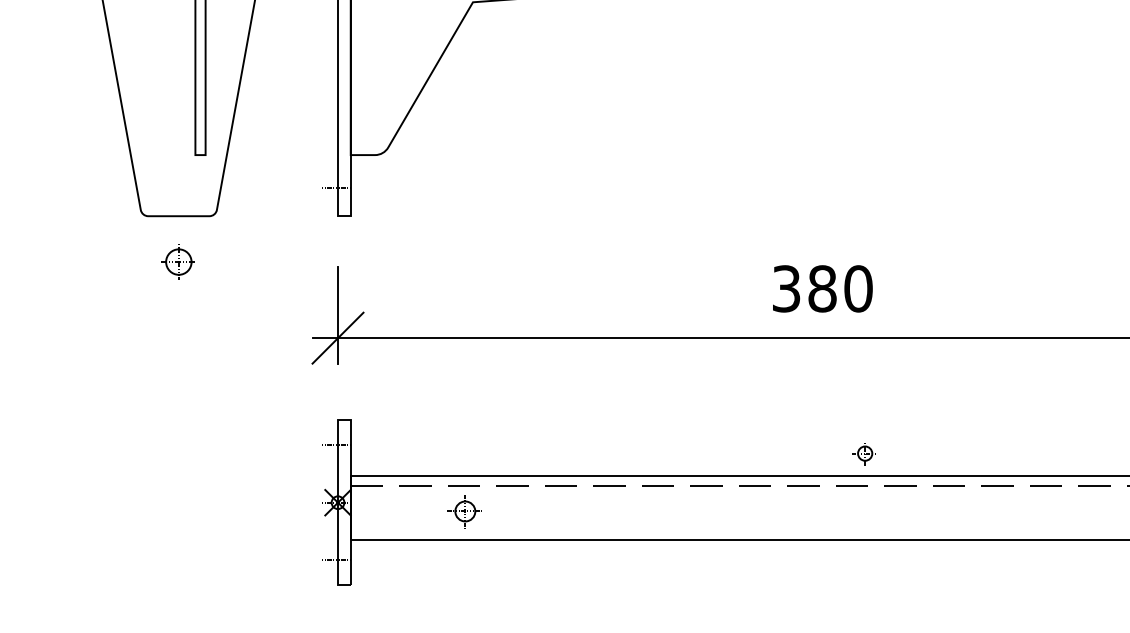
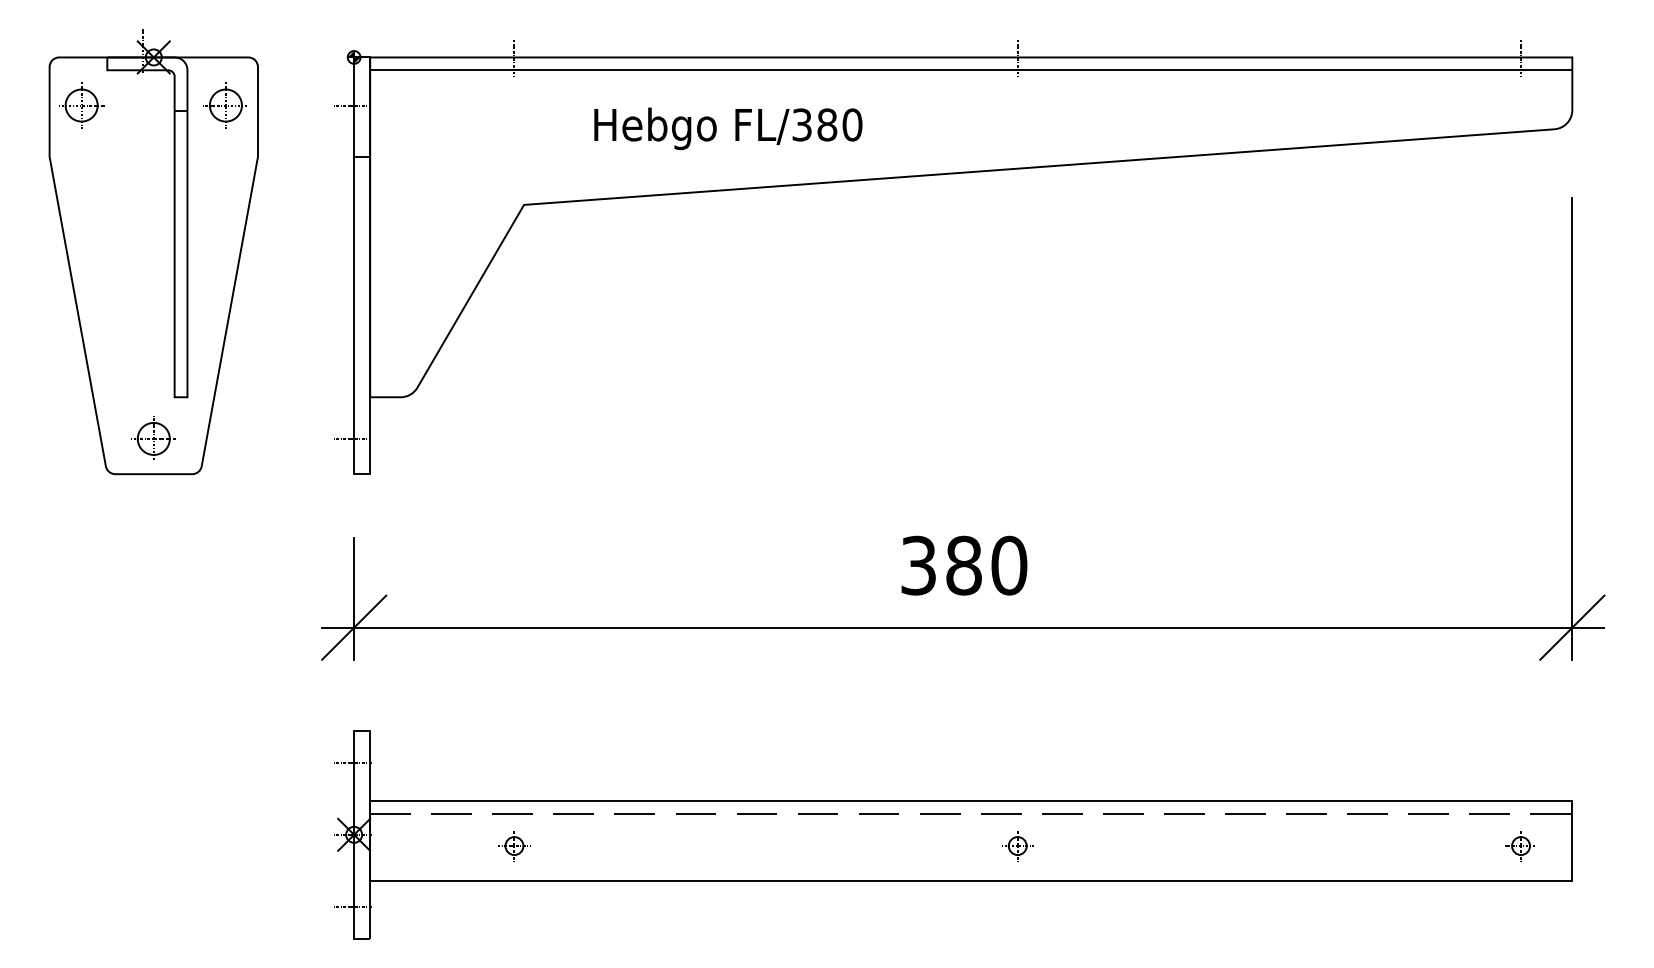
part: (178, 260) -> (153, 437), moved
part: (864, 453) -> (1017, 846), moved
part: (465, 511) -> (514, 846), size x0.71

